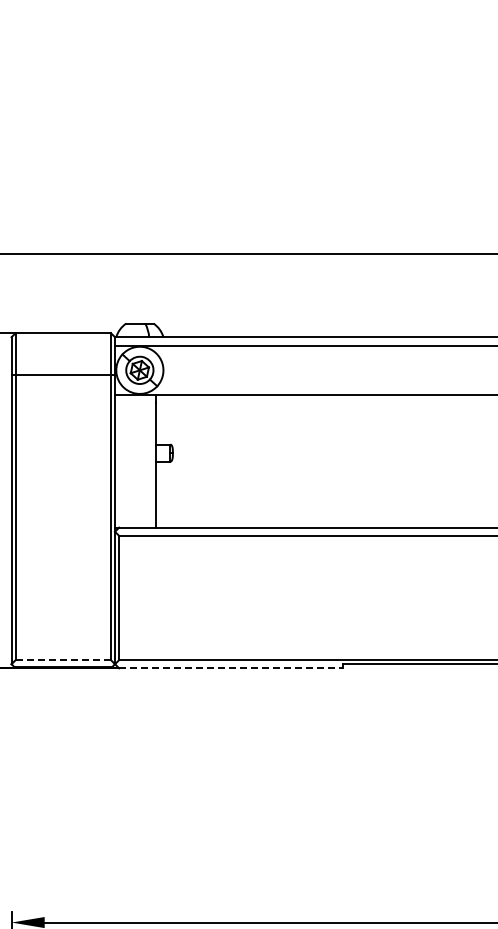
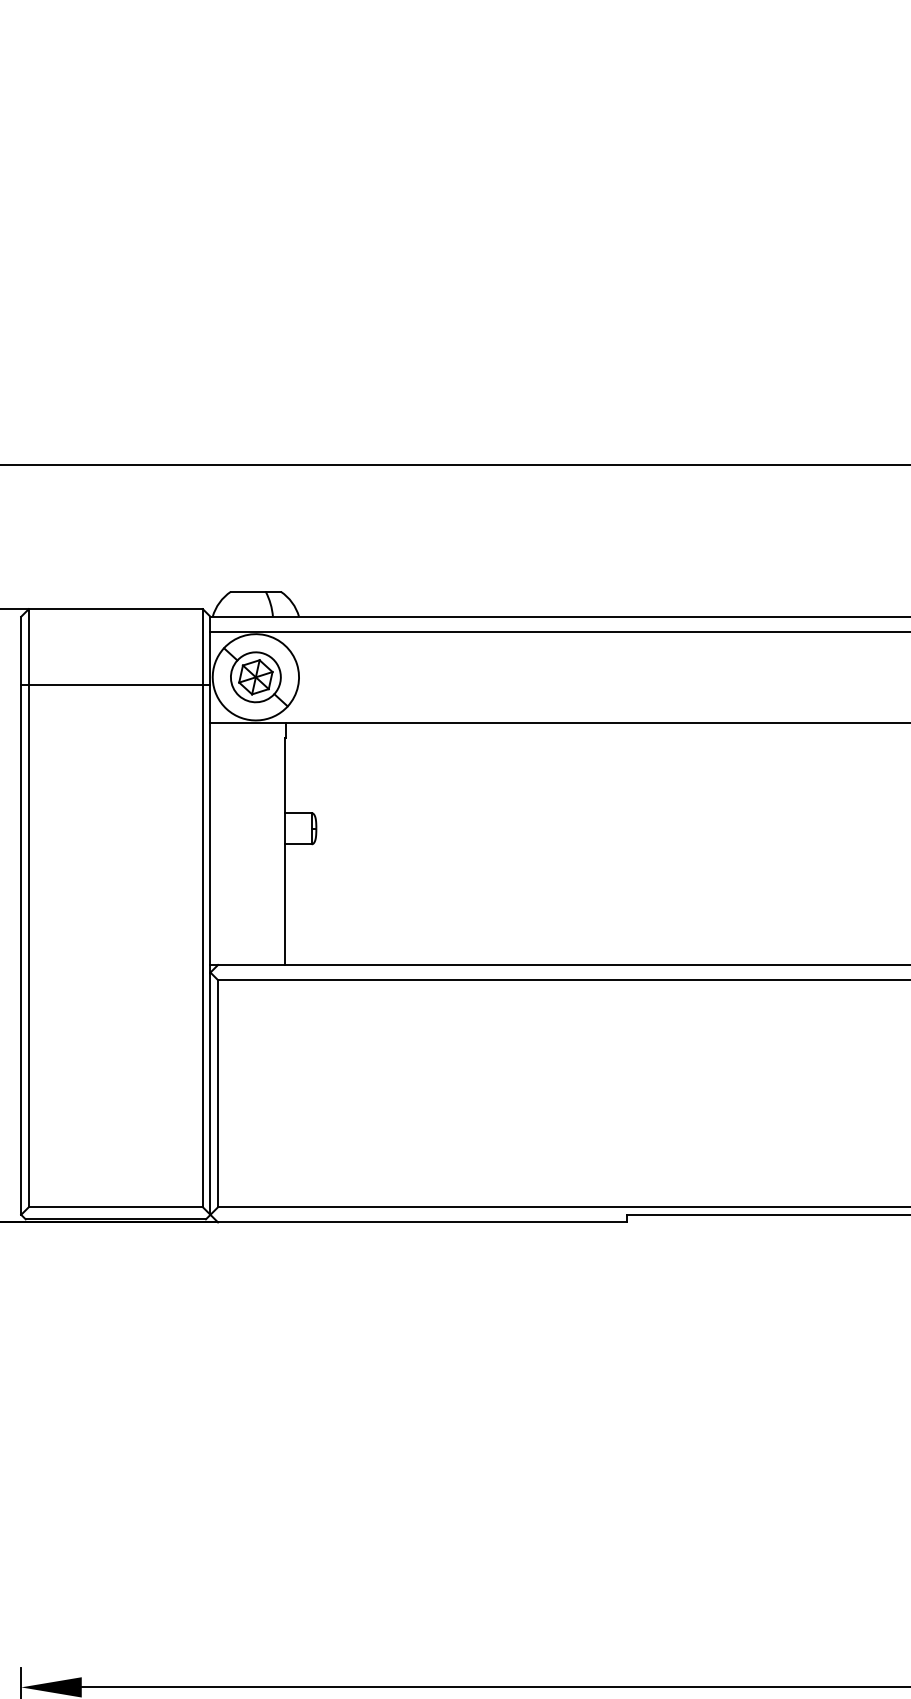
line: (63, 660) -> (116, 1208), dashed -> solid
line: (230, 668) -> (421, 1222), dashed -> solid

